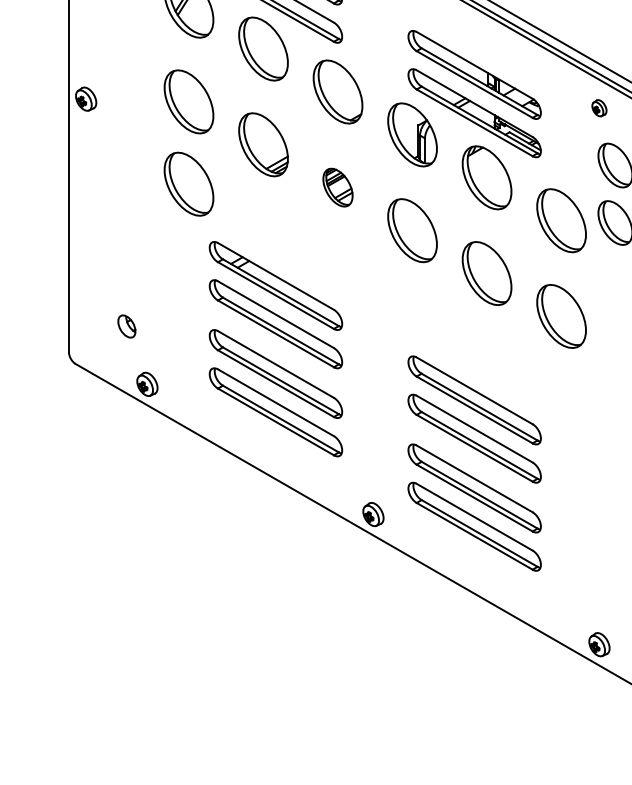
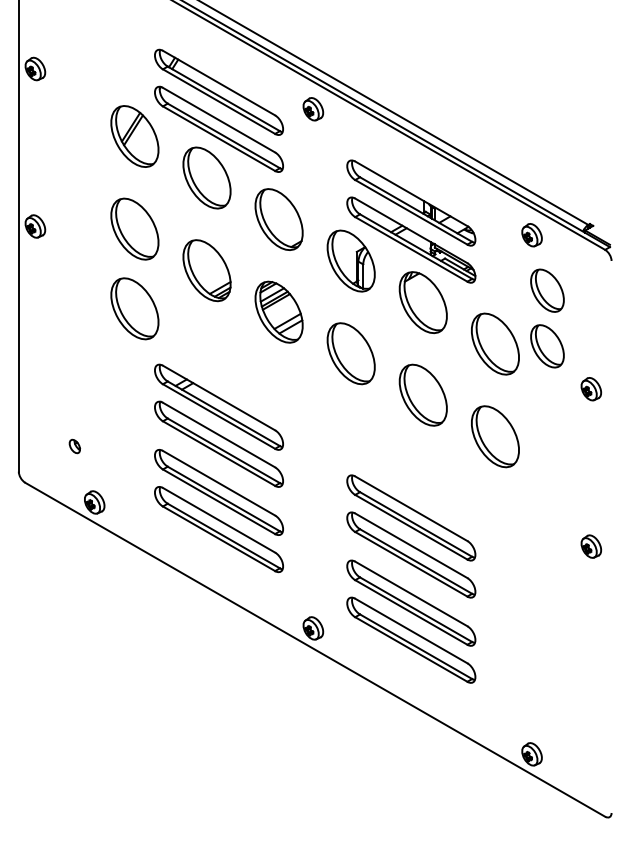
part: (598, 108) -> (531, 235), size x1.43
part: (337, 187) -> (278, 311), size x1.67
part: (126, 326) -> (74, 446), size x0.62

